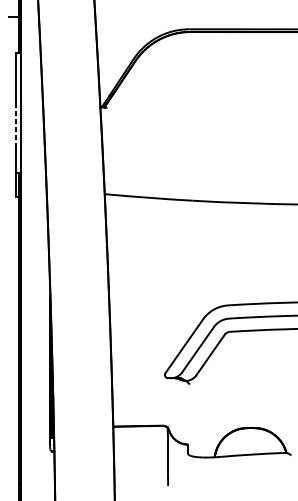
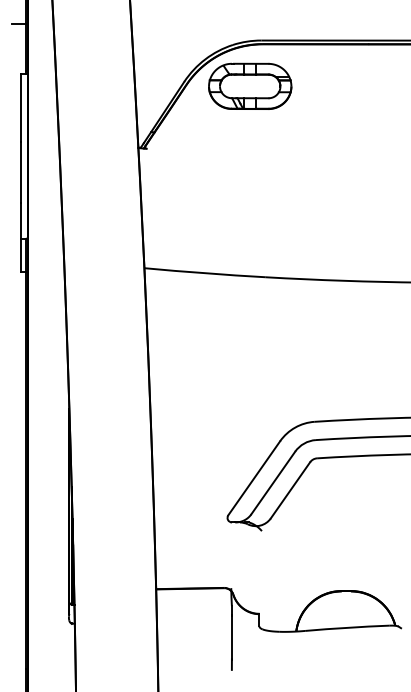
part: (181, 61) -> (250, 85), added
line: (15, 125) -> (21, 173), dashed -> solid

